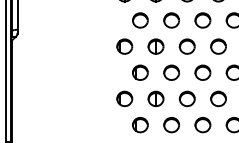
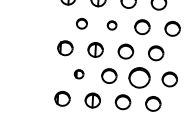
part: (140, 20) -> (82, 23), size x0.7
part: (171, 20) -> (112, 25), size x0.6
part: (140, 72) -> (79, 74), size x0.6
part: (202, 72) -> (139, 77), size x1.4

